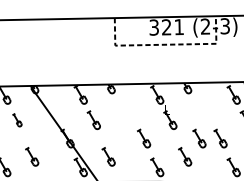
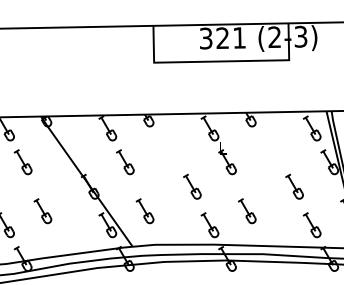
line: (165, 44) -> (221, 61), dashed -> solid
part: (16, 120) -> (22, 162), size x1.43
part: (199, 138) -> (266, 186), removed

